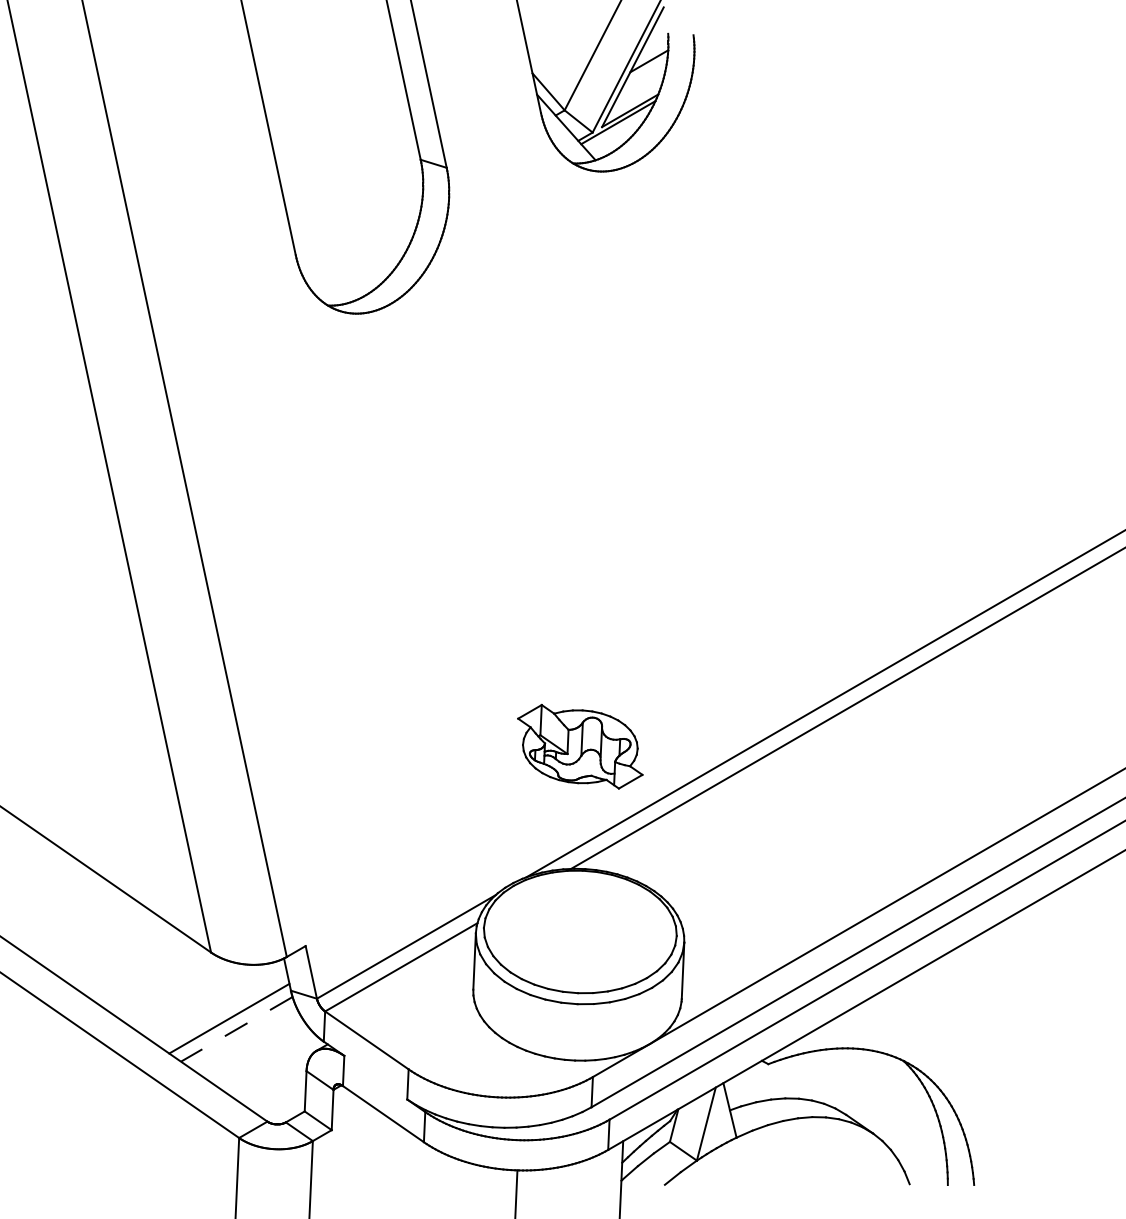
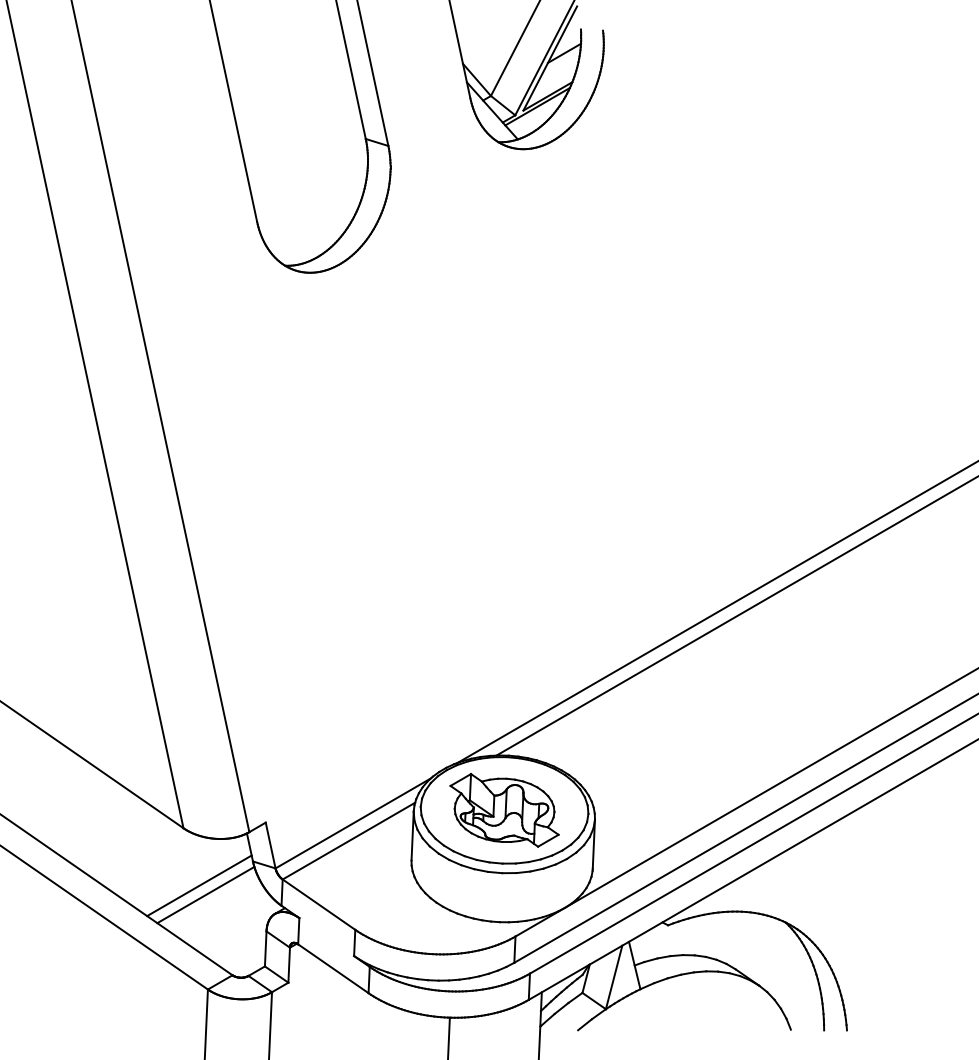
part: (580, 746) -> (504, 810), moved
line: (236, 1029) -> (205, 895), dashed -> solid

